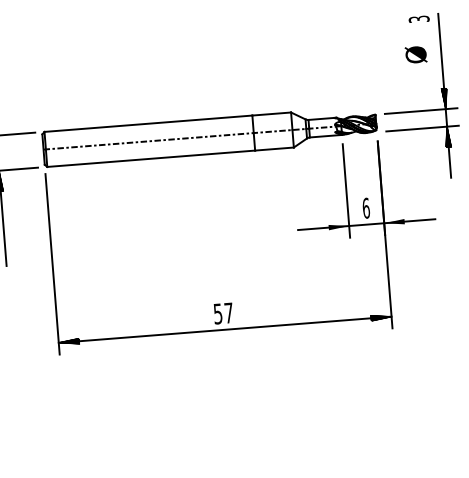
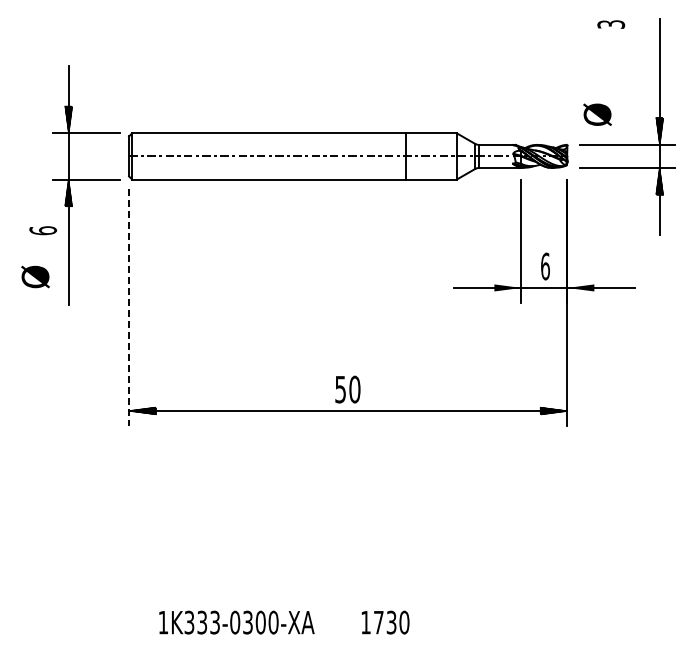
text: (419, 19) -> (611, 24), moved
text: (416, 54) -> (597, 114), moved
line: (52, 264) -> (129, 307), solid -> dashed
text: (228, 313) -> (354, 389), 57 -> 50

